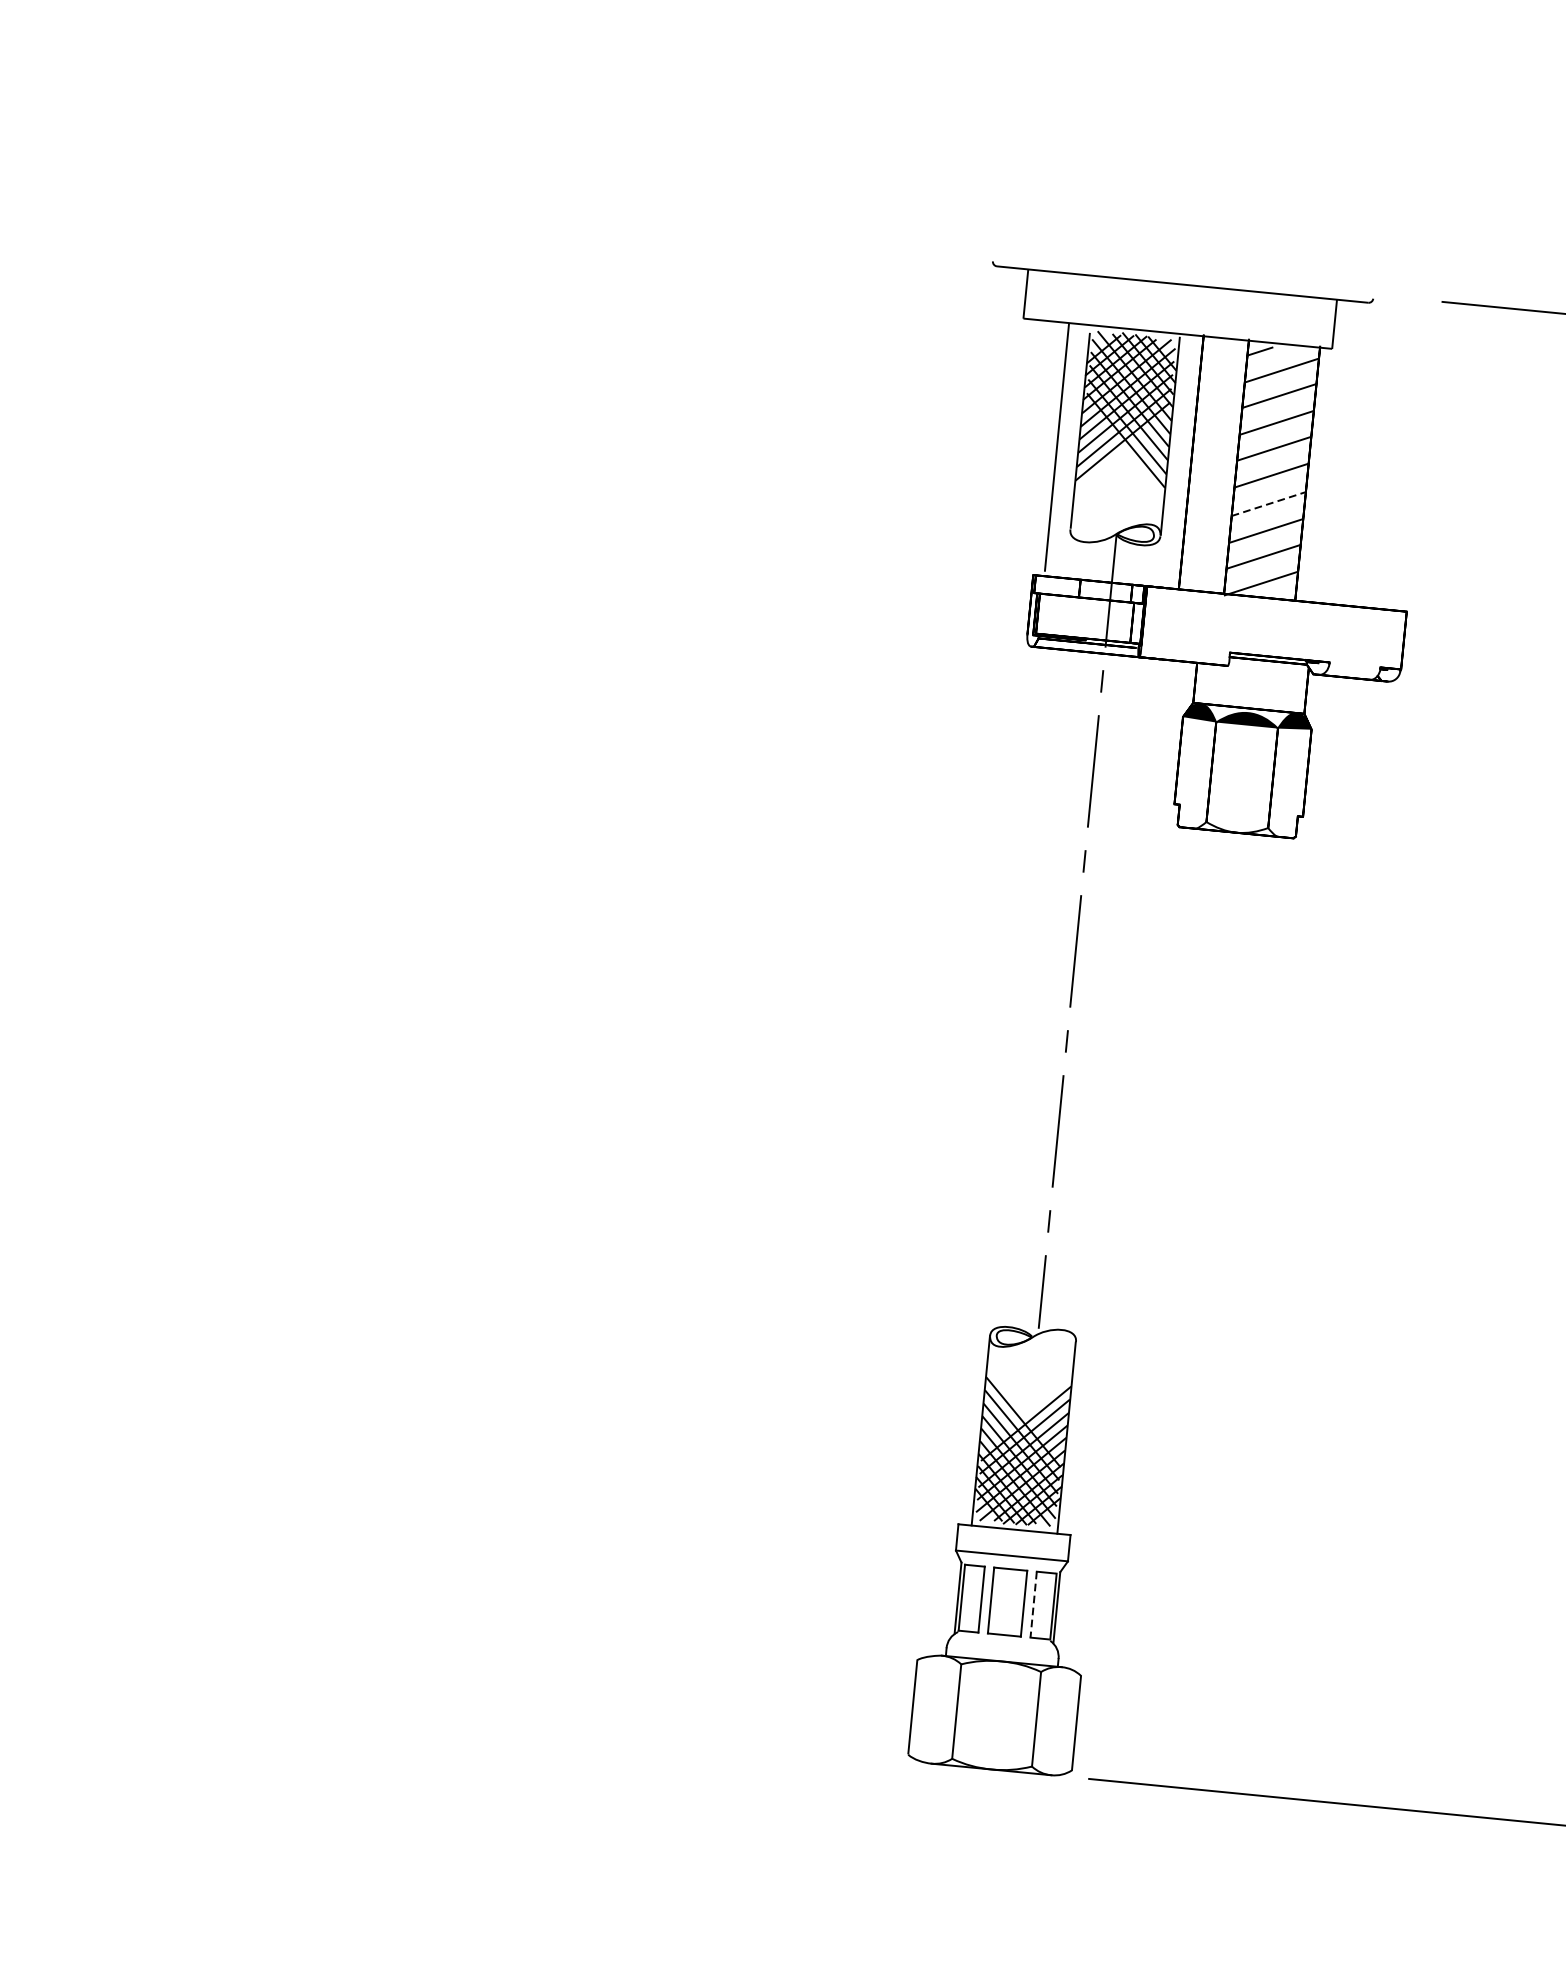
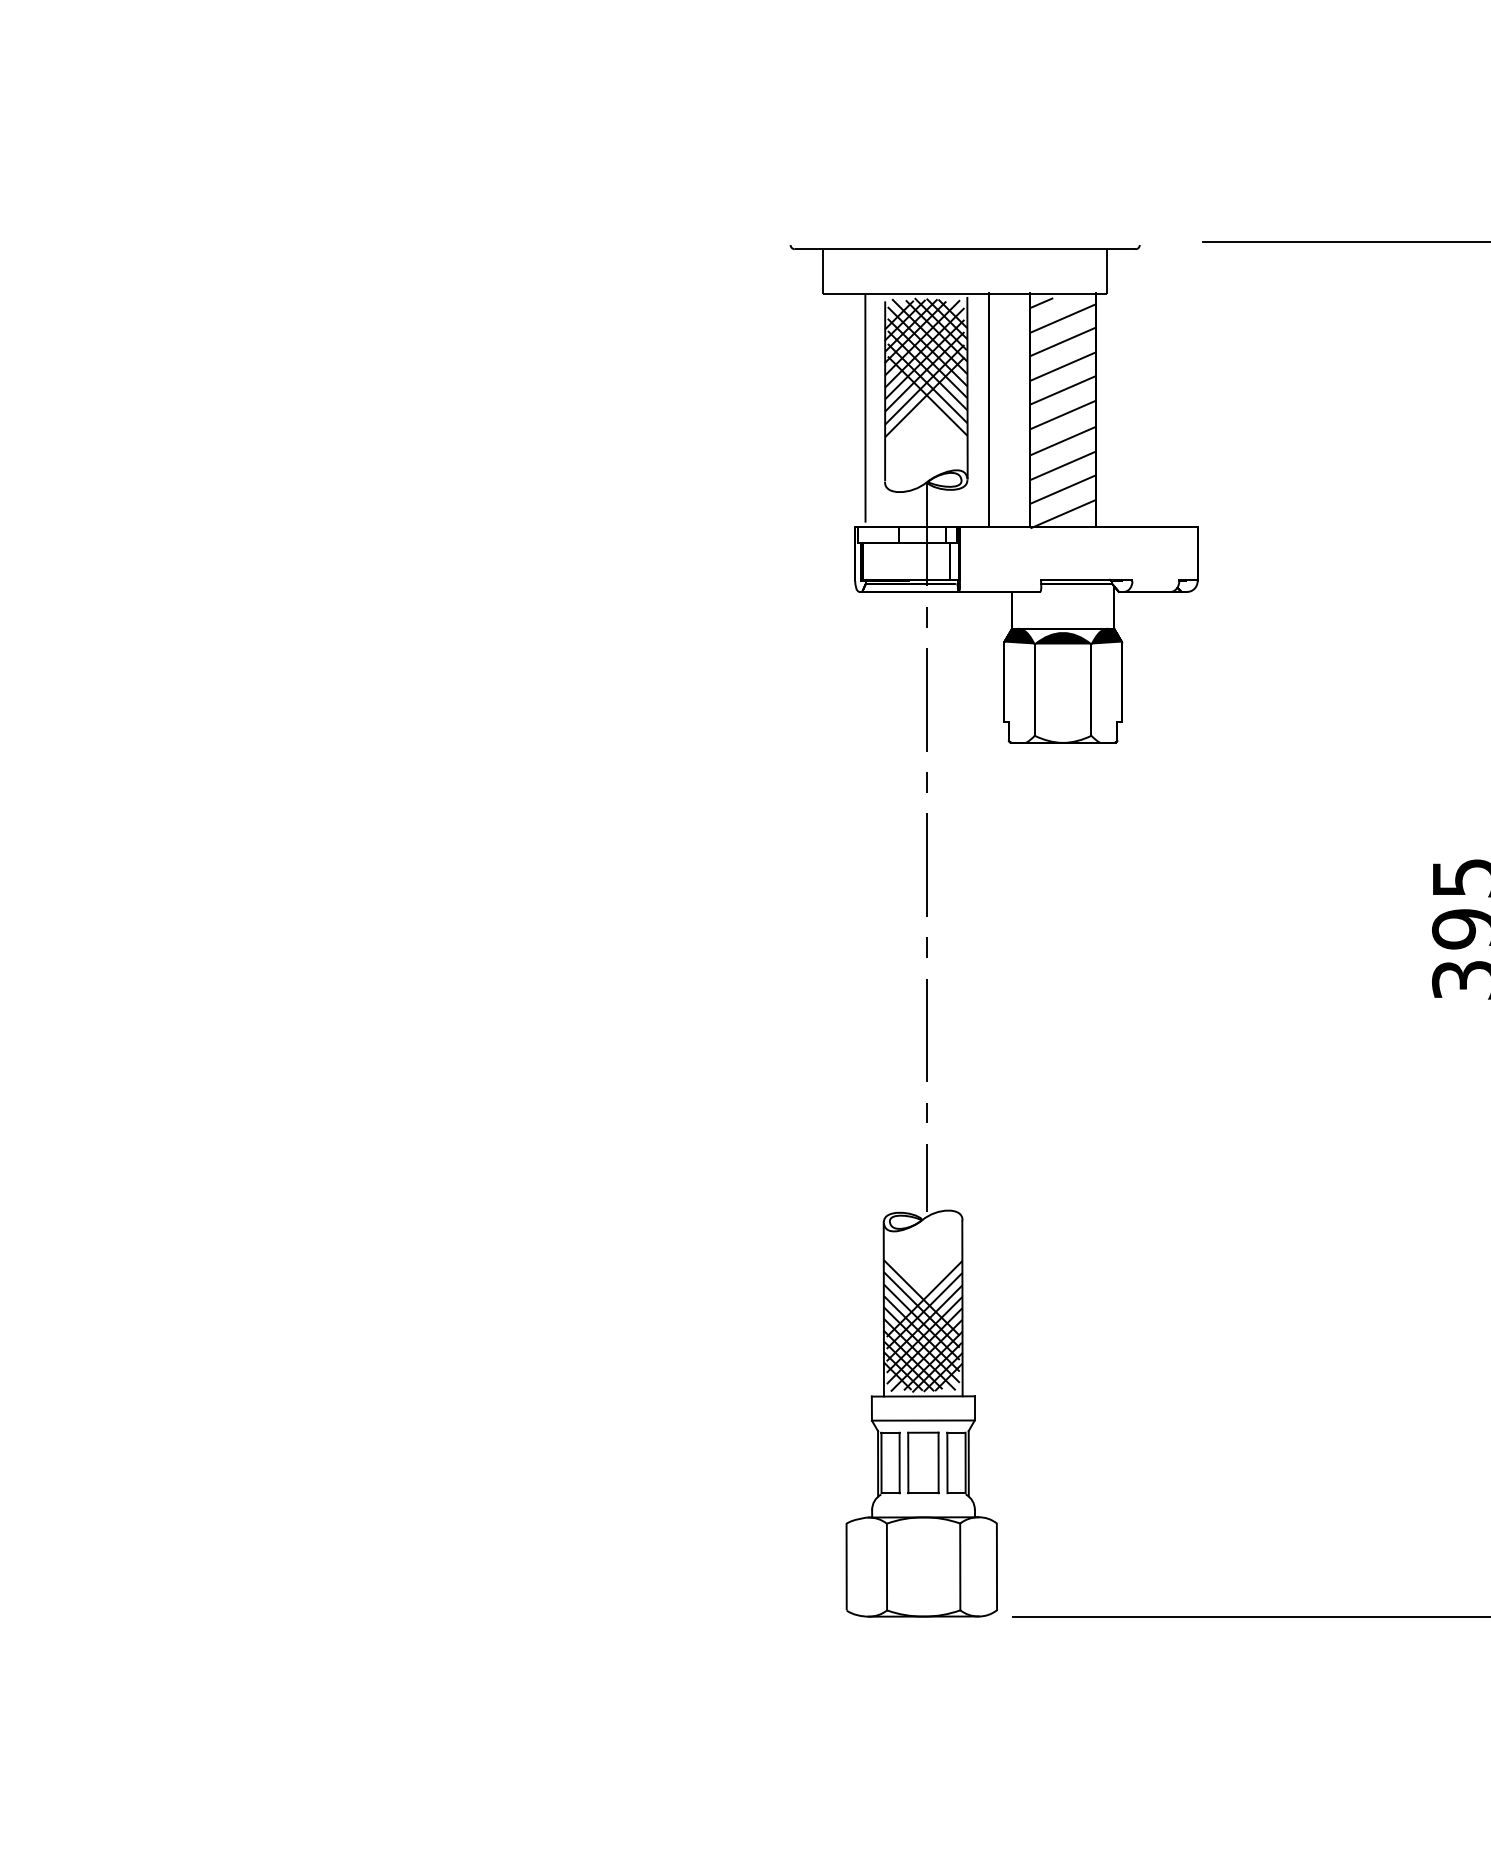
line: (1269, 504) -> (1063, 441), dashed -> solid
line: (1033, 1605) -> (947, 1463), dashed -> solid

